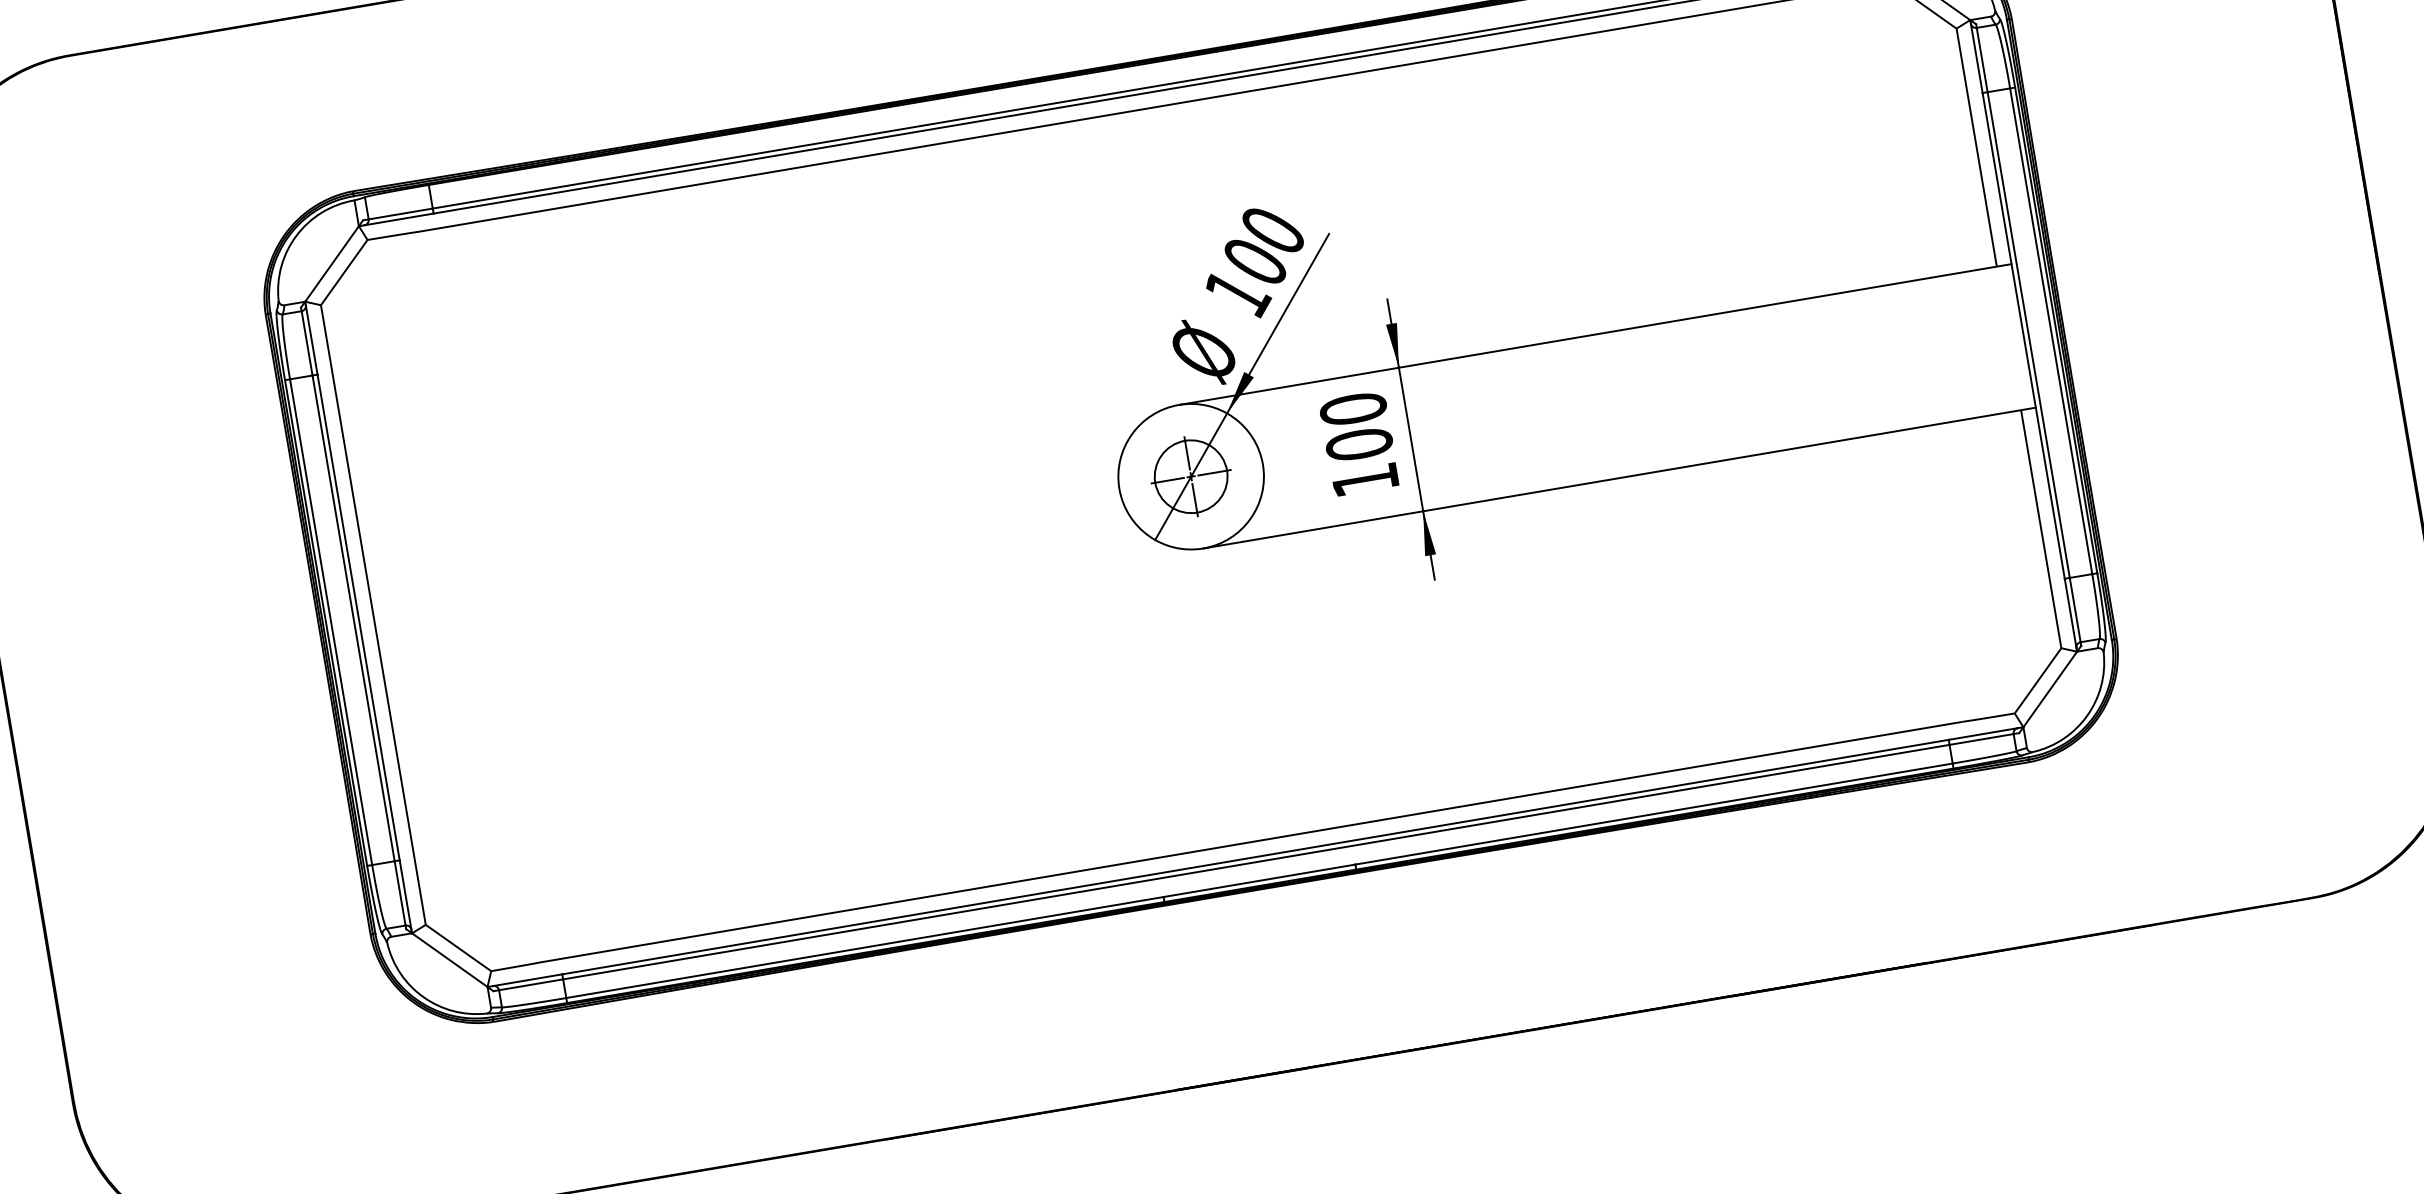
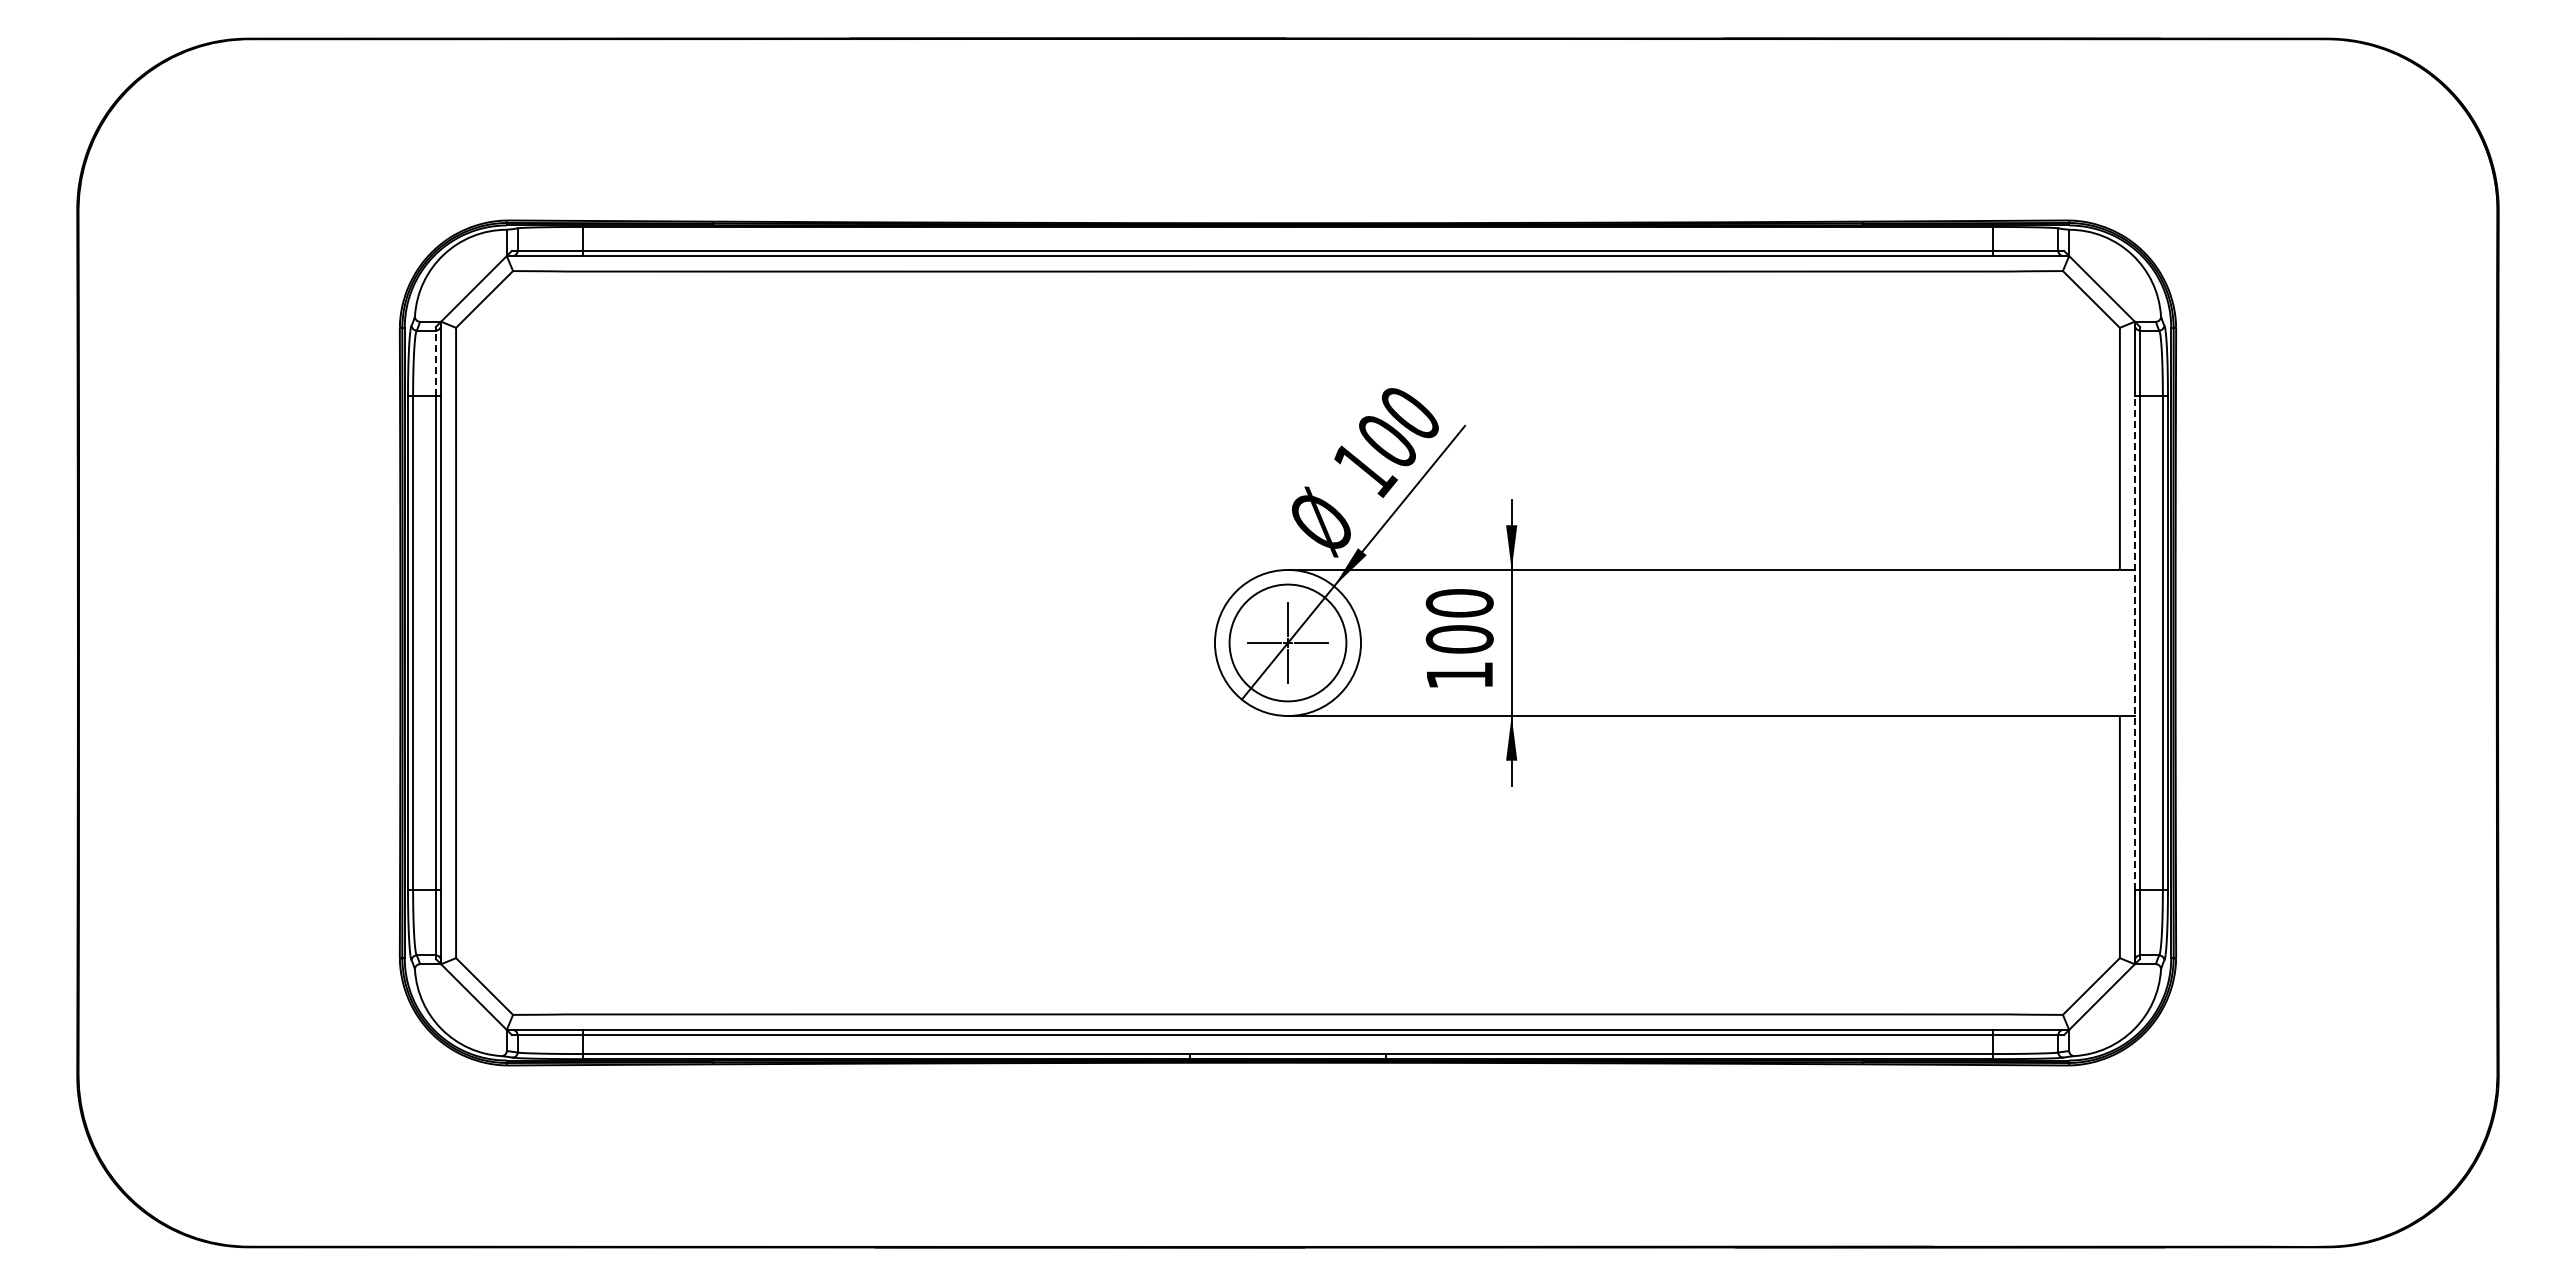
line: (2023, 335) -> (2134, 642), solid -> dashed
line: (306, 343) -> (435, 363), solid -> dashed
circle: (1190, 476) -> (1287, 642), size x1.6

